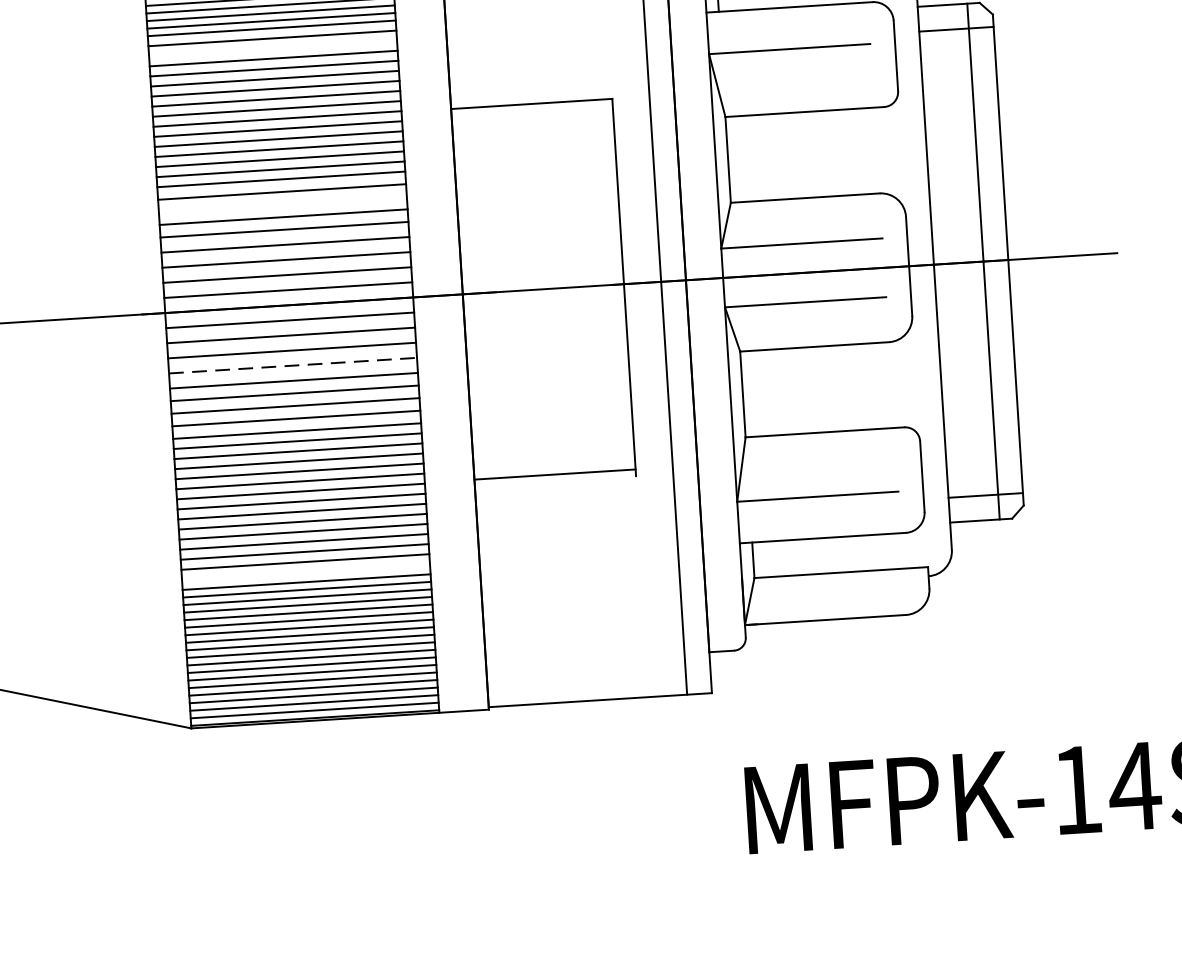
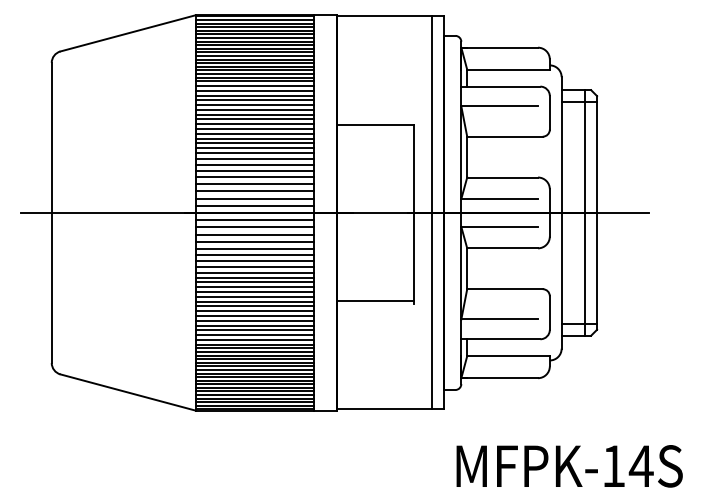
line: (272, 48) -> (254, 90), added
line: (282, 205) -> (254, 165), added
line: (294, 365) -> (255, 241), dashed -> solid
line: (305, 571) -> (254, 339), added

